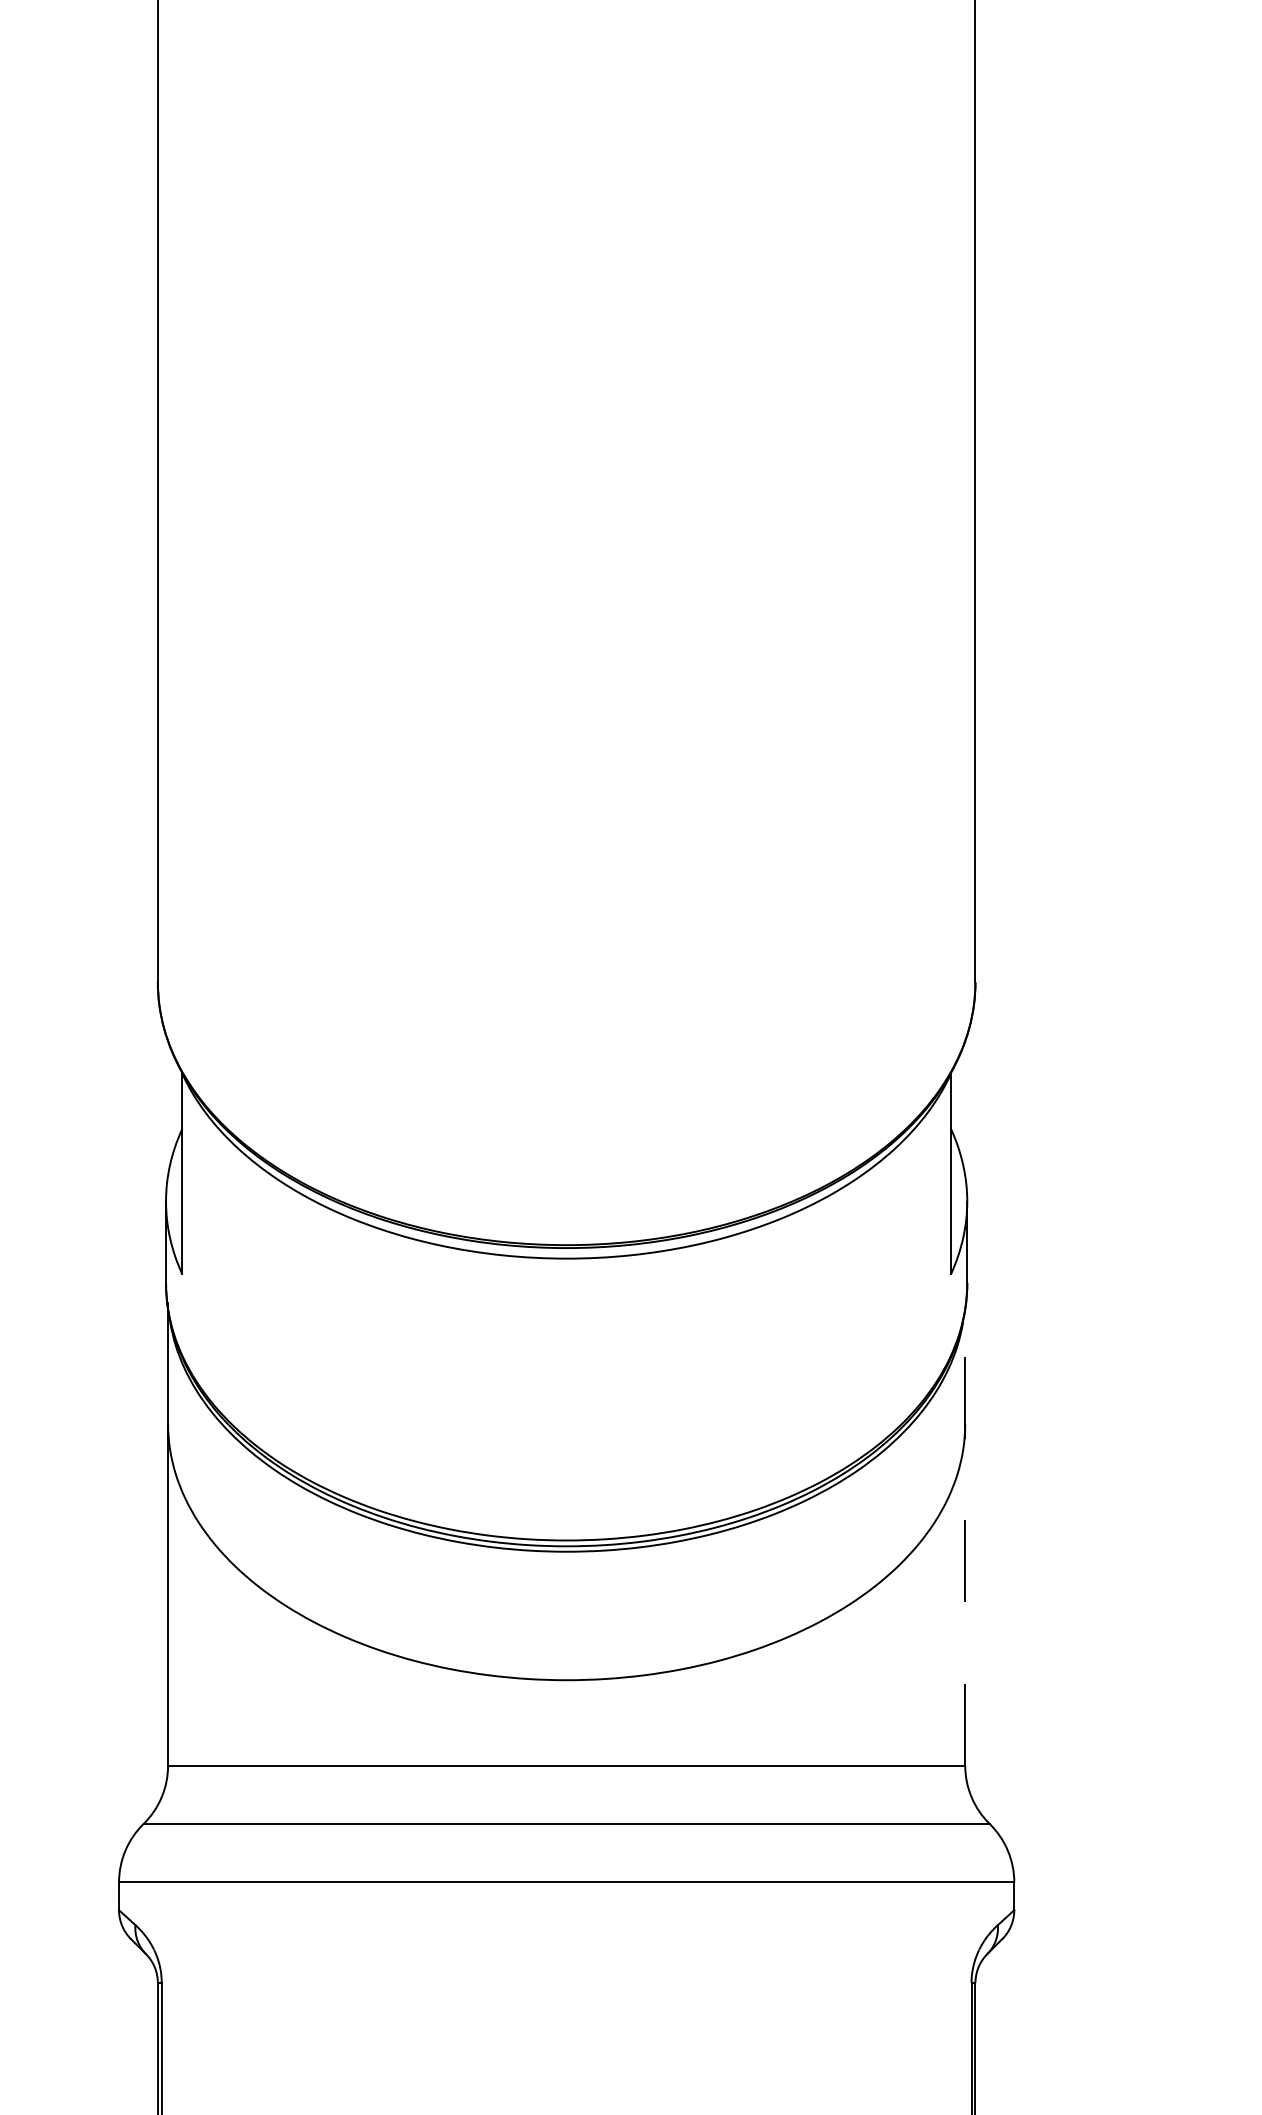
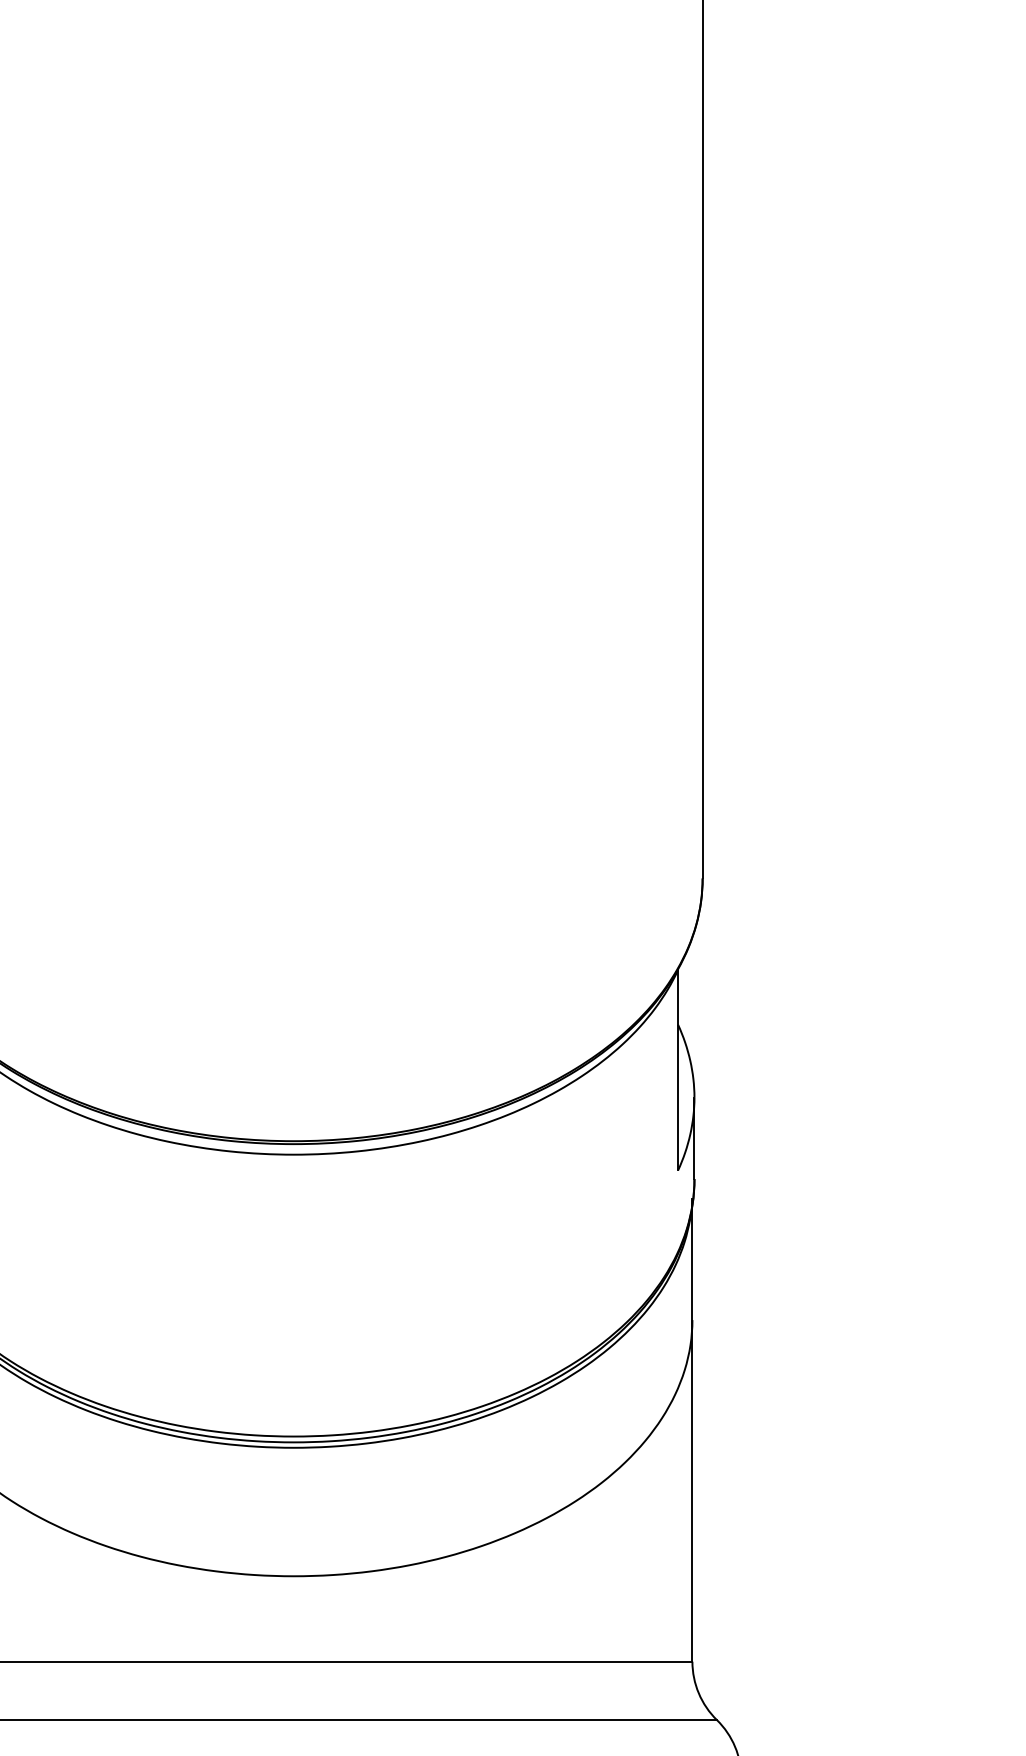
line: (965, 1533) -> (692, 1429), dashed -> solid

